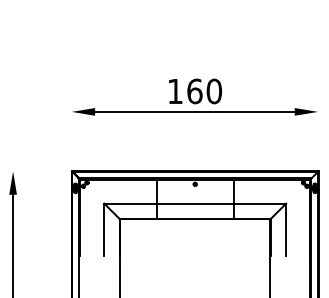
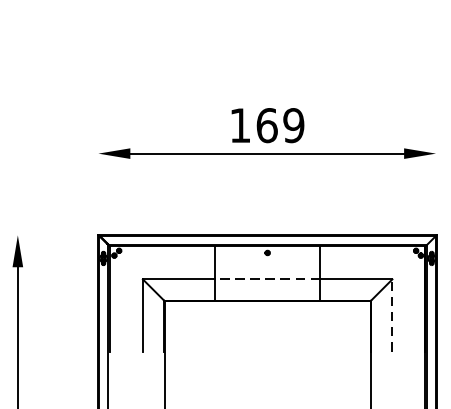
text: (214, 91) -> (294, 125), 160 -> 169
line: (194, 203) -> (266, 279), solid -> dashed
line: (286, 229) -> (392, 314), solid -> dashed

